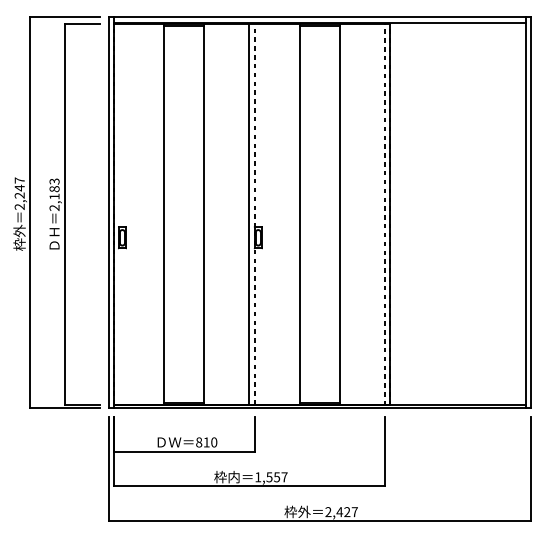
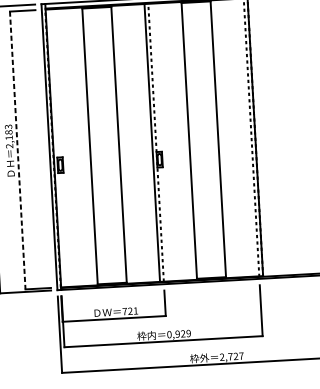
line: (65, 214) -> (17, 150), solid -> dashed
text: (206, 442) -> (130, 311), 810 -> 721
text: (271, 477) -> (179, 334), 1,557 -> 0,929
text: (339, 512) -> (230, 357), 2,427 -> 2,727

